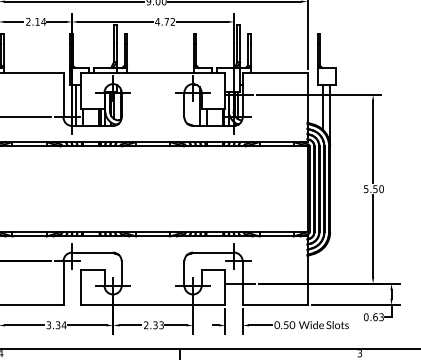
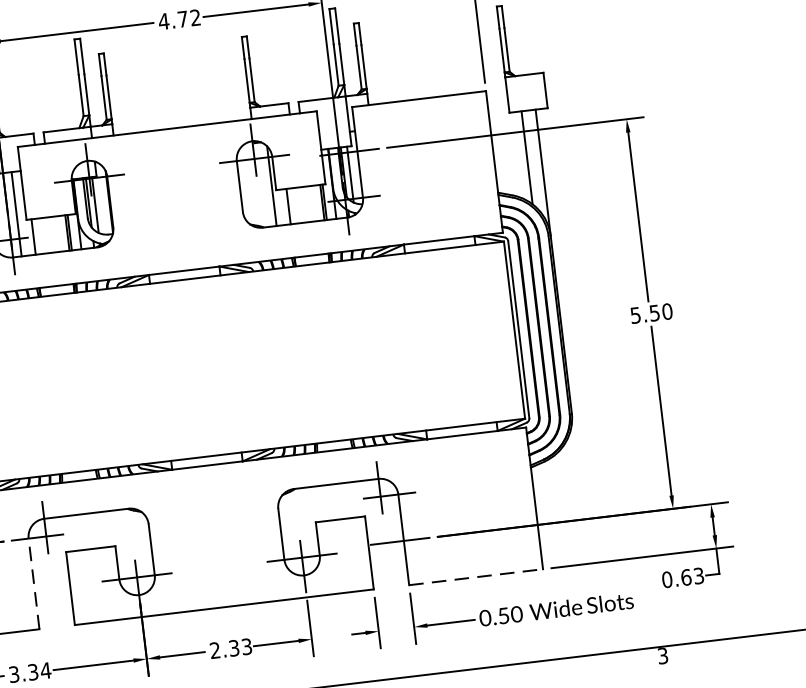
line: (63, 283) -> (34, 584), solid -> dashed
line: (275, 305) -> (477, 577), solid -> dashed

